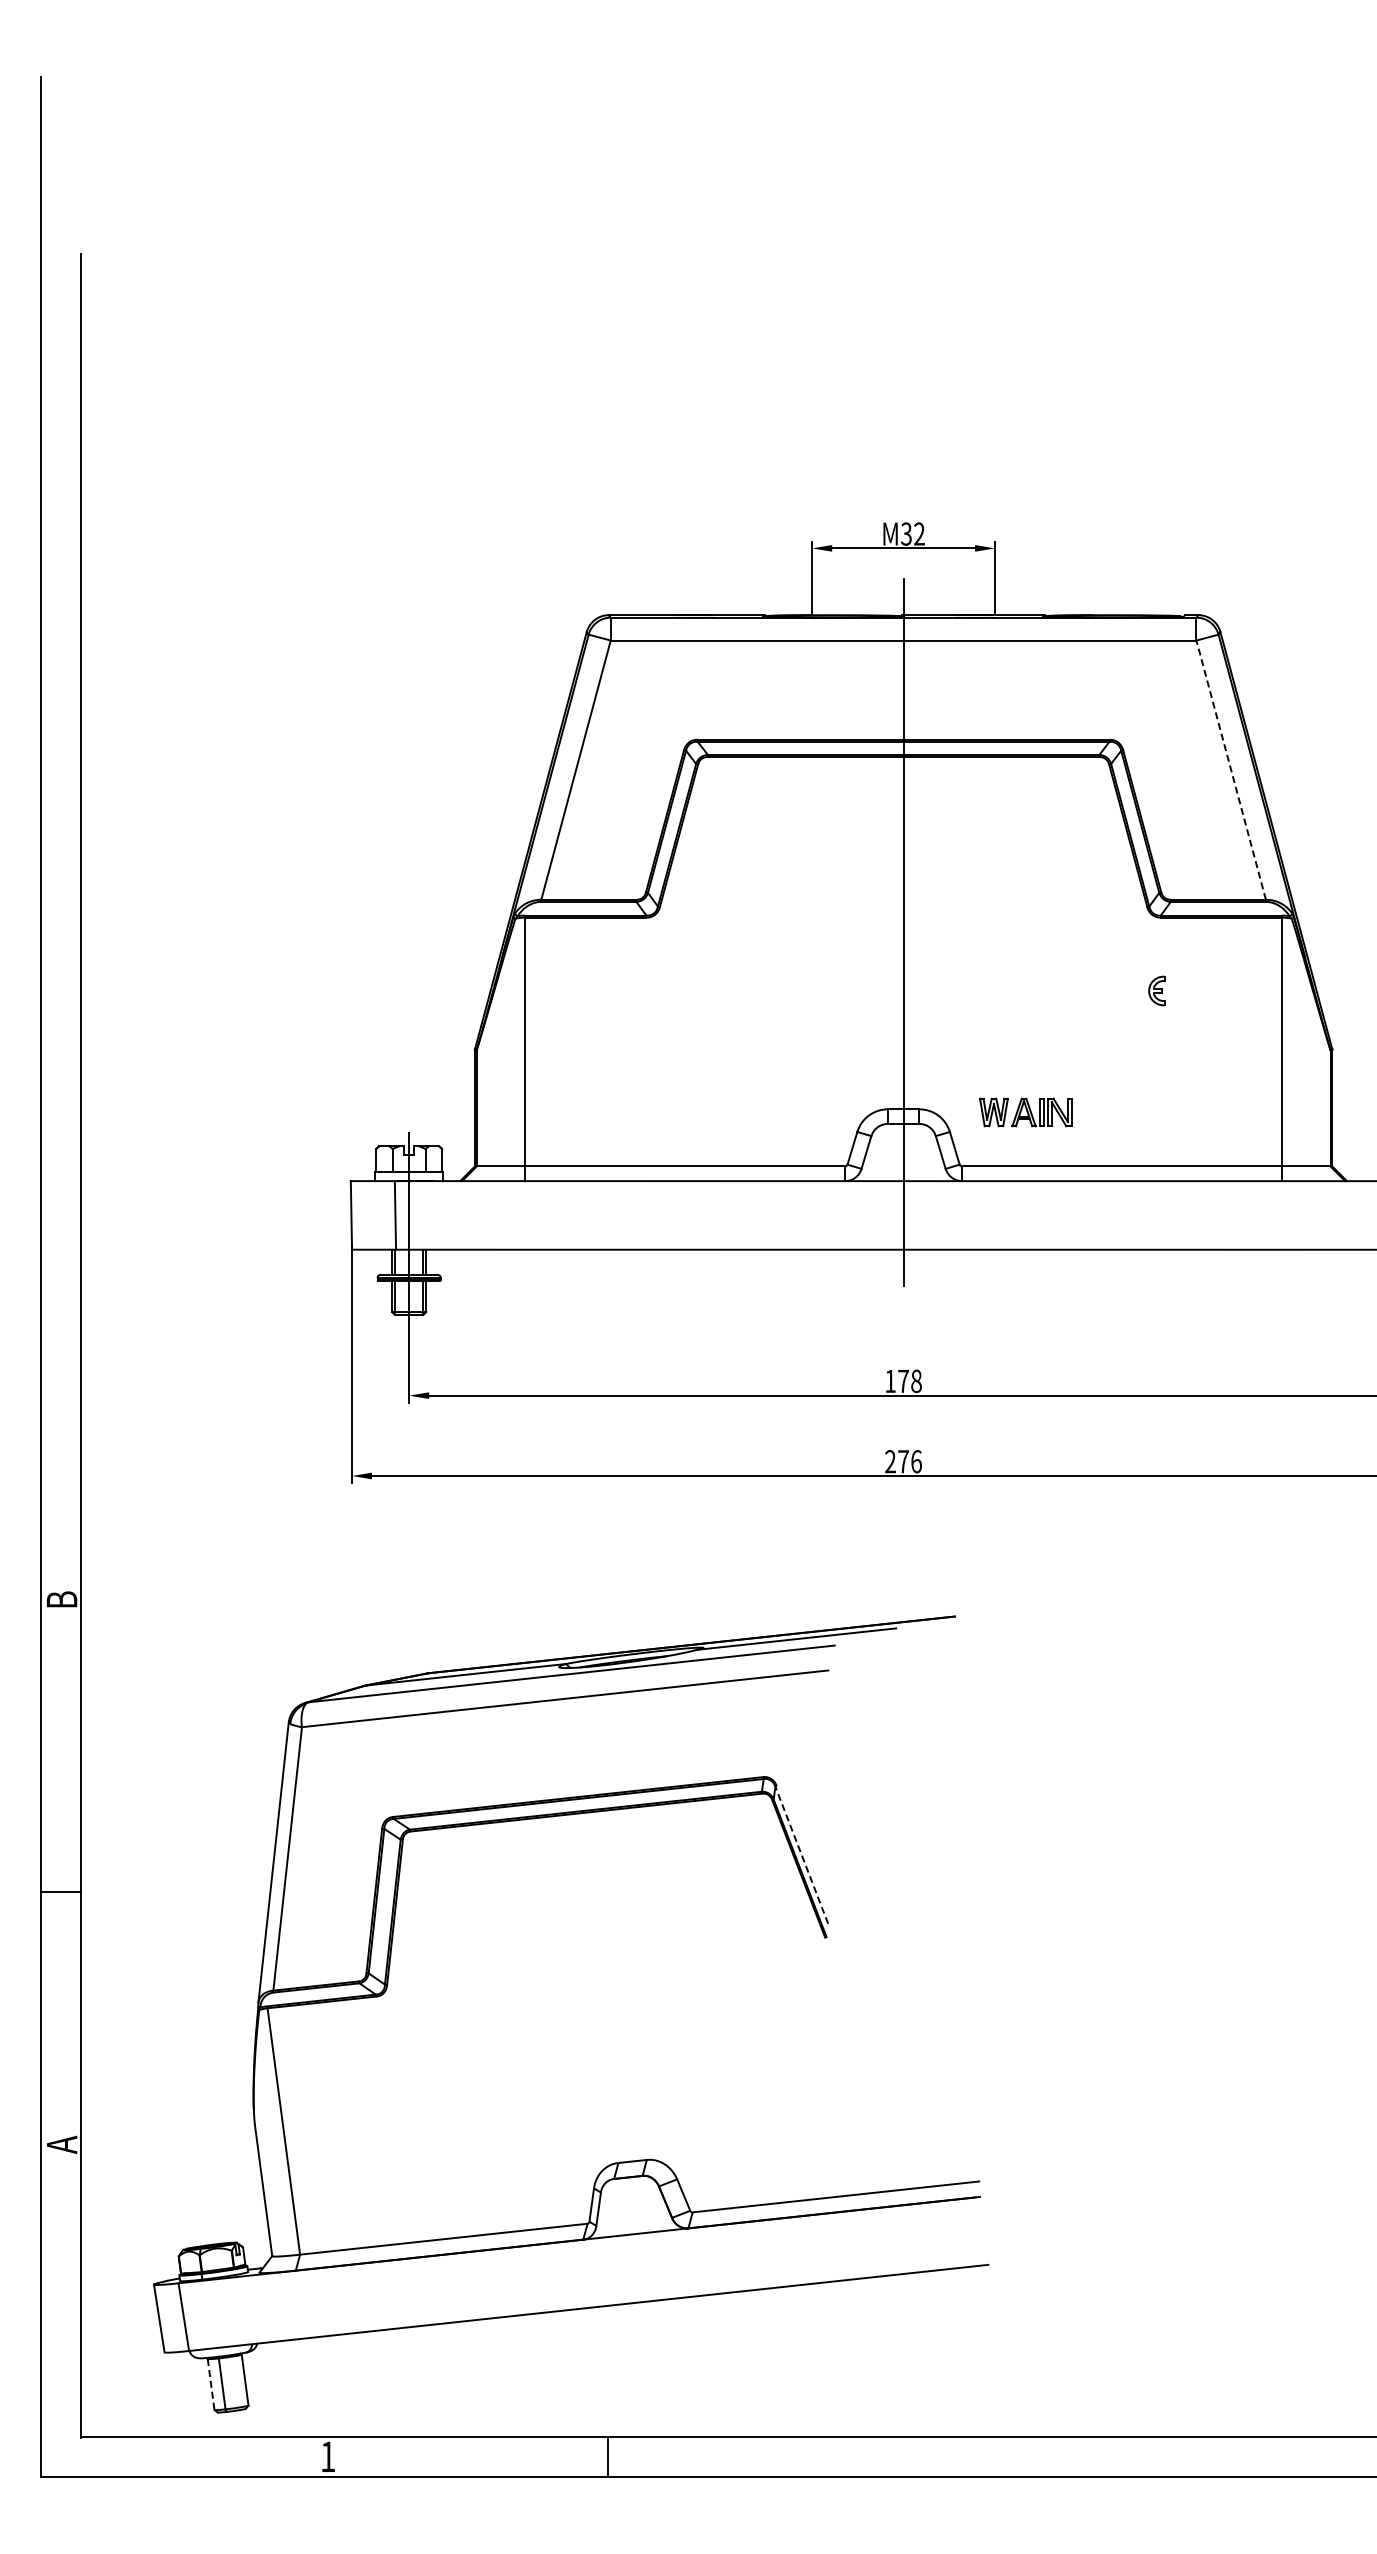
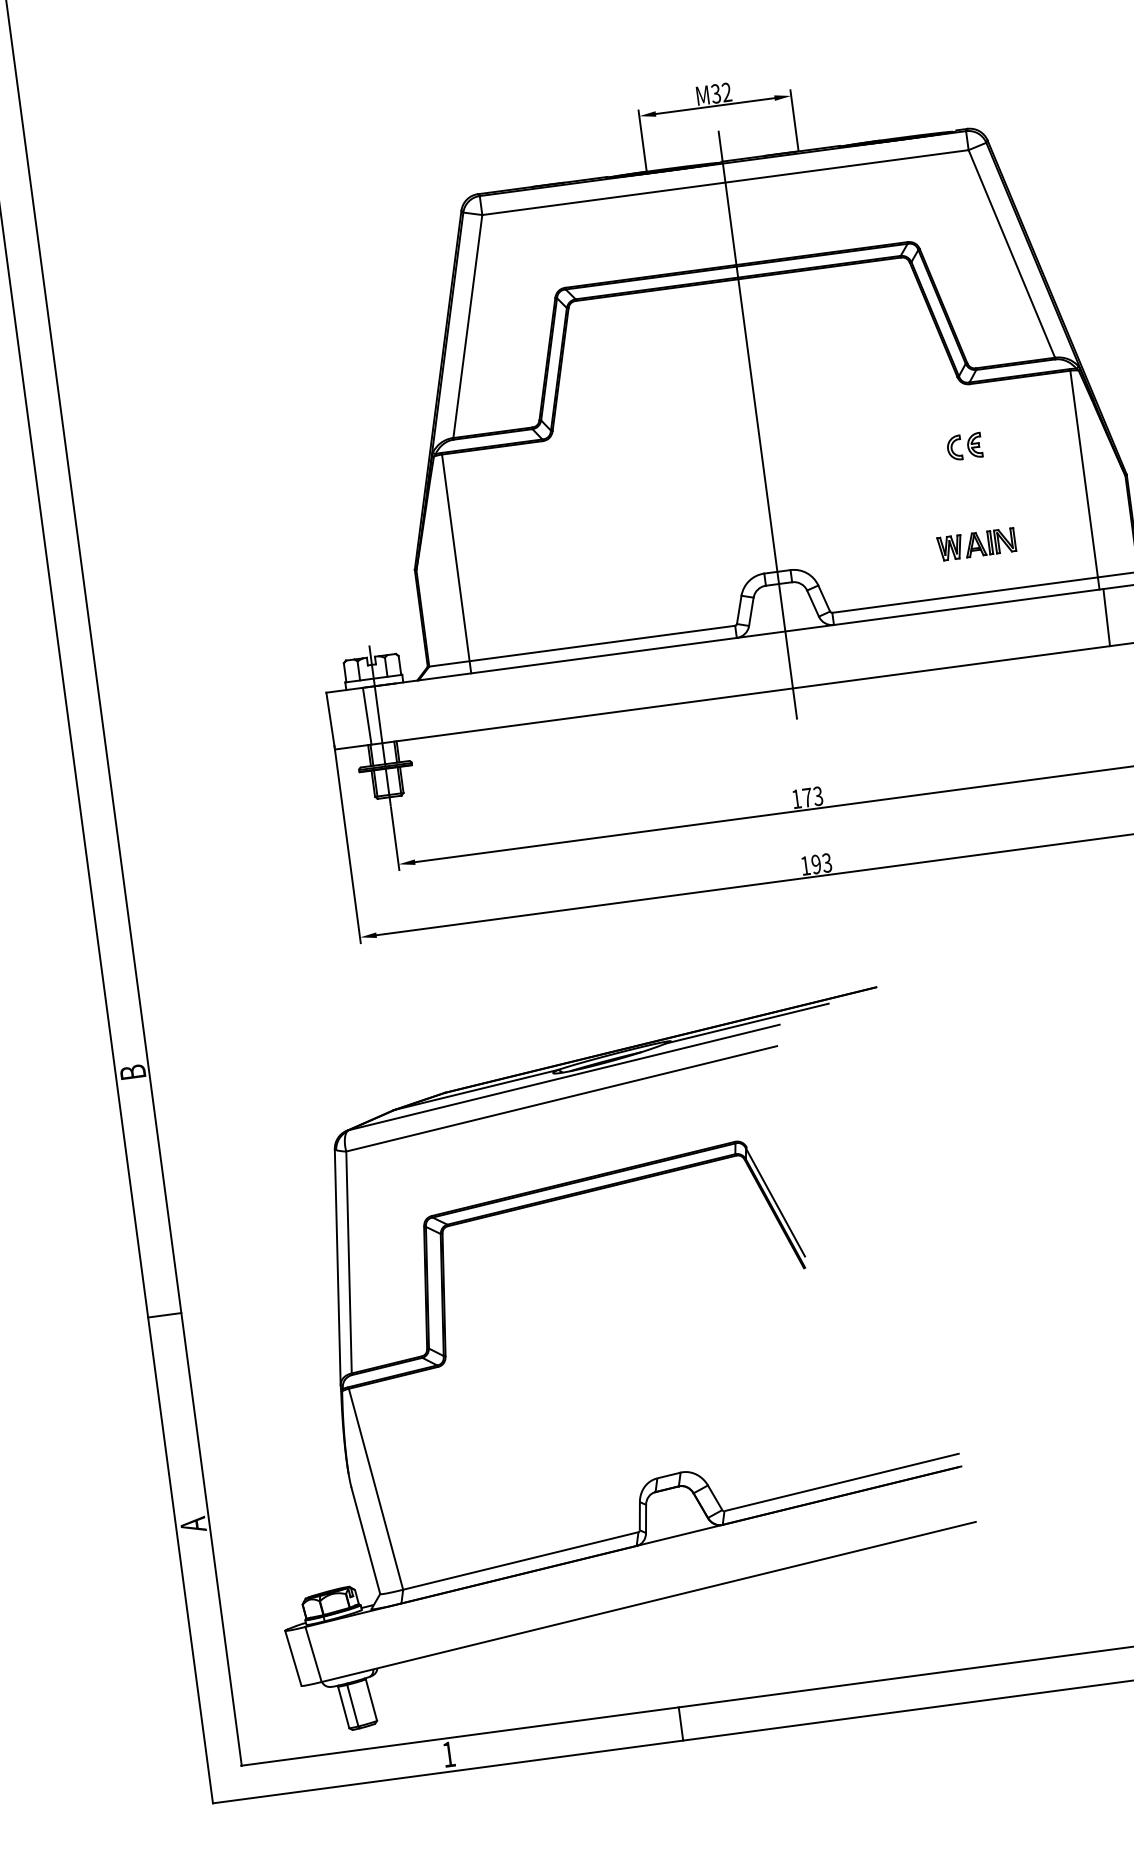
line: (1231, 769) -> (1012, 253), dashed -> solid
part: (1132, 990) -> (954, 447), added
part: (1025, 1112) -> (976, 544), moved
line: (1285, 1215) -> (1106, 617), added
text: (916, 1380) -> (818, 795), 178 -> 173
text: (903, 1461) -> (816, 864), 276 -> 193
line: (801, 1854) -> (775, 1201), dashed -> solid
line: (211, 2384) -> (344, 1707), dashed -> solid

